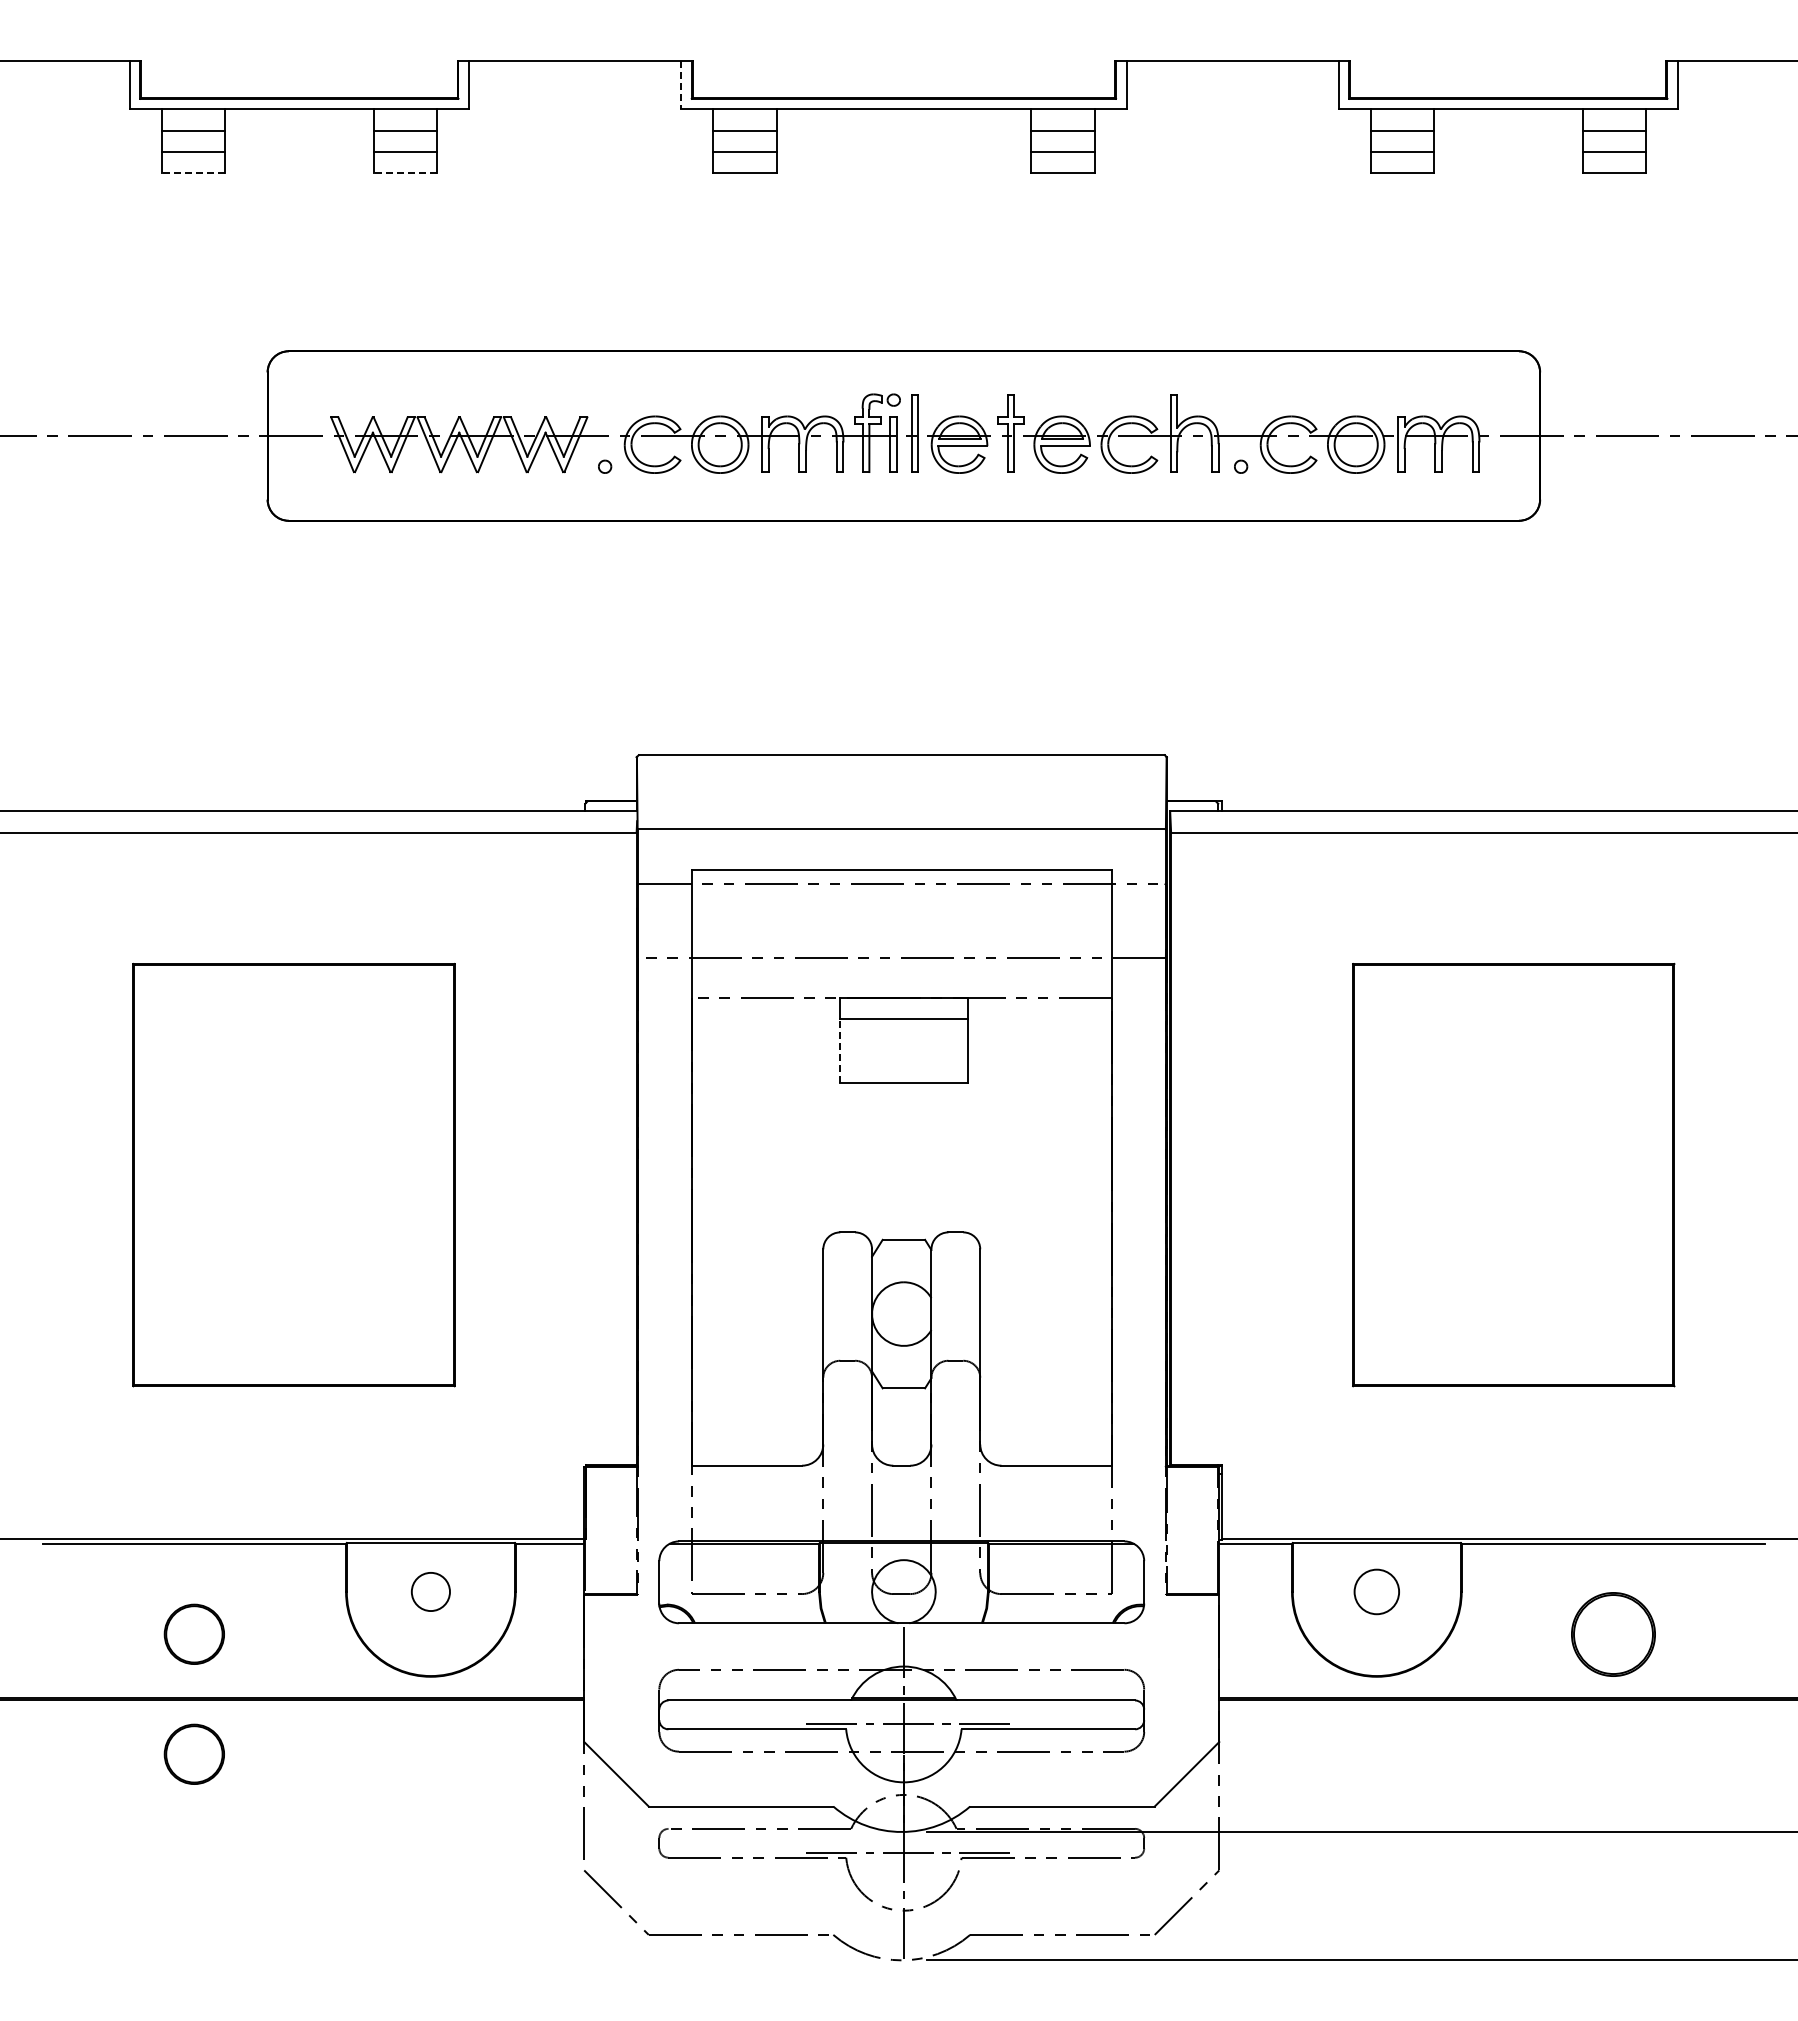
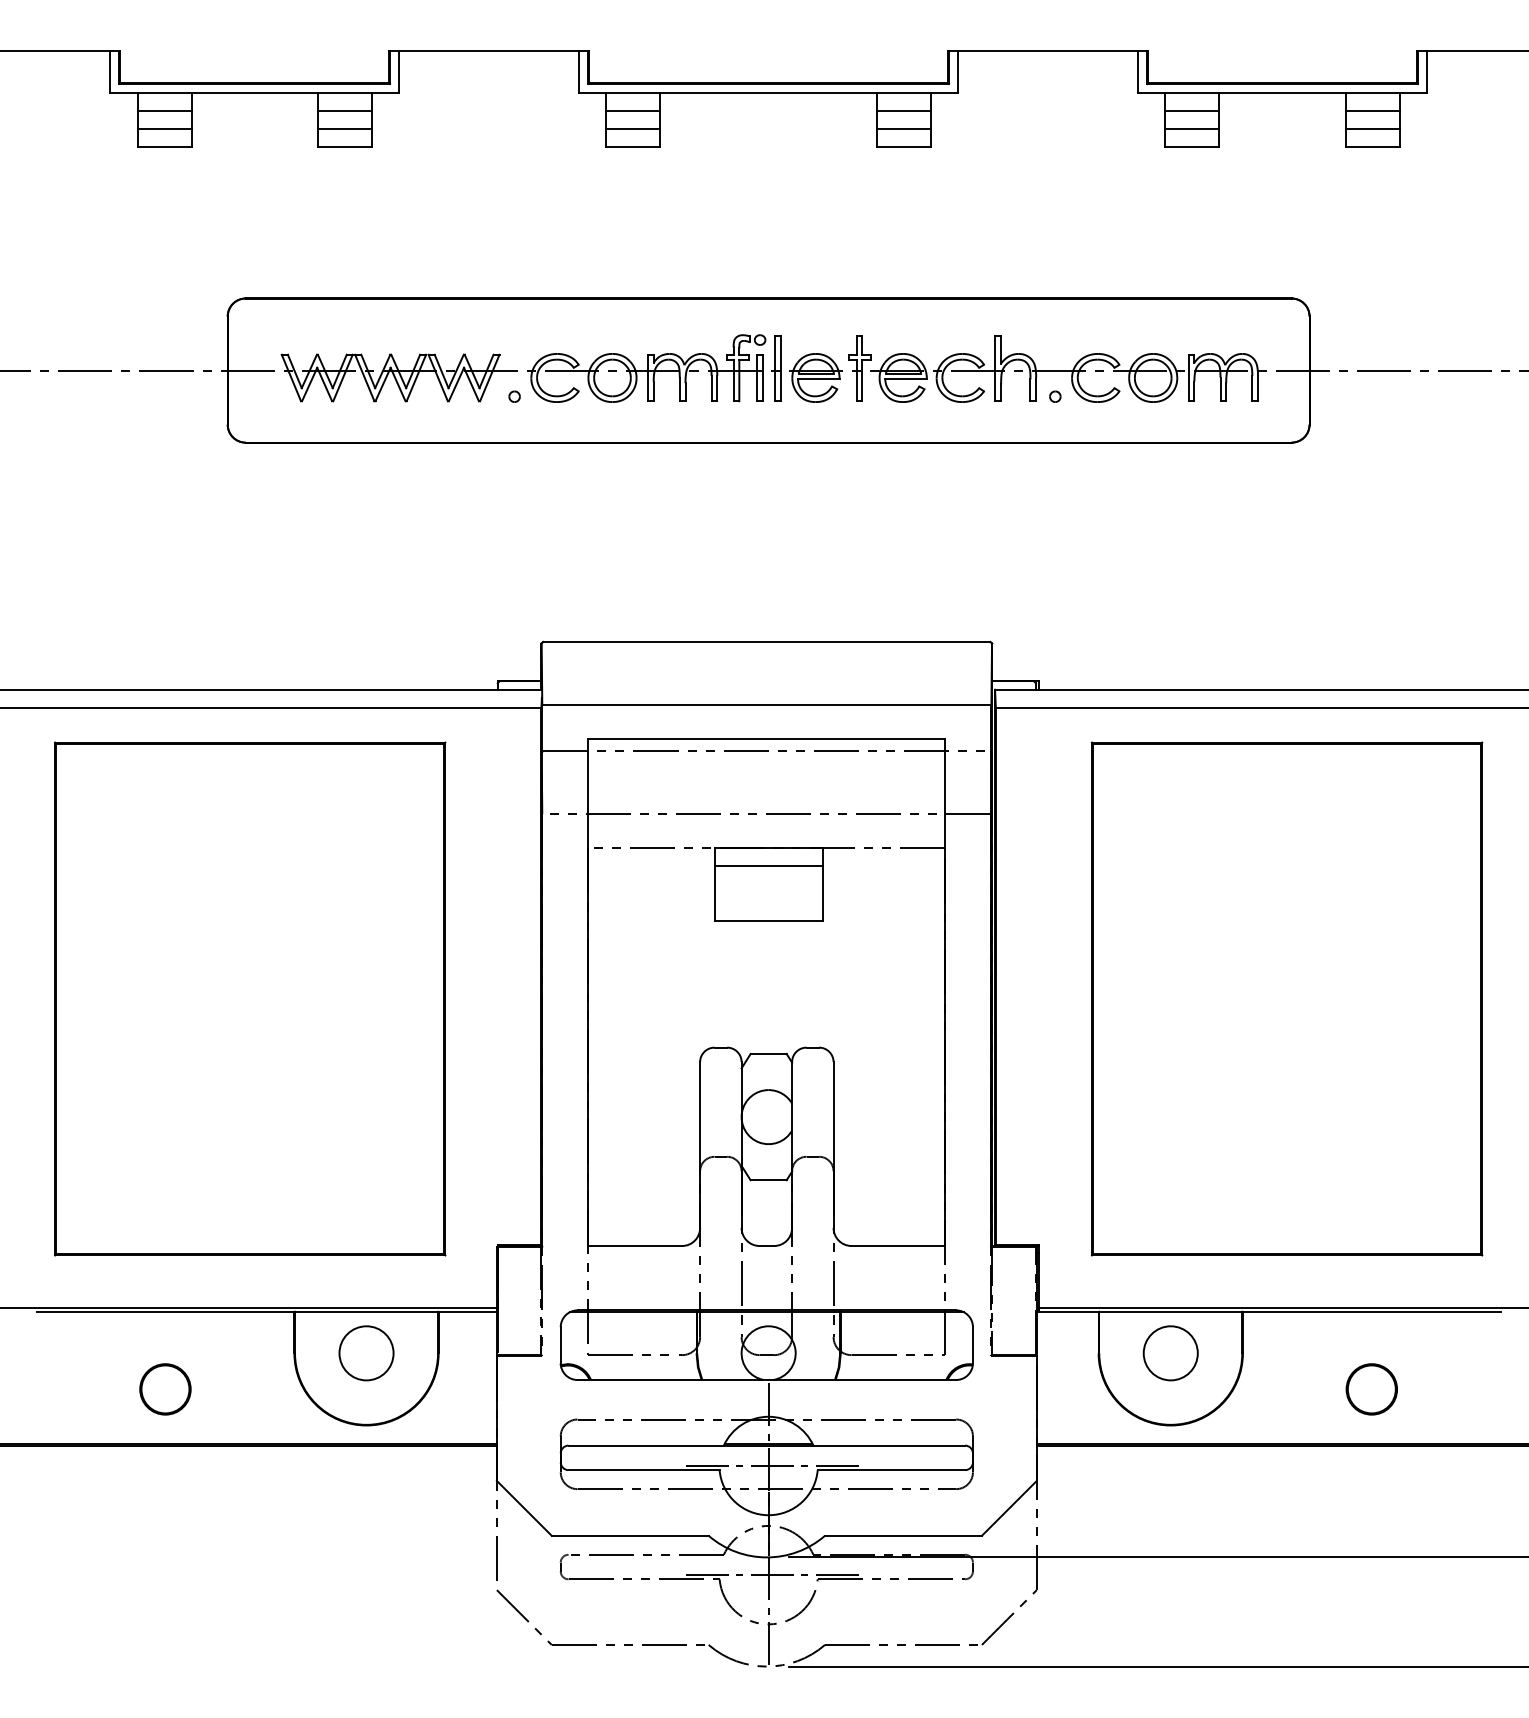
line: (681, 85) -> (579, 72), dashed -> solid
line: (193, 173) -> (164, 147), dashed -> solid
line: (405, 173) -> (344, 147), dashed -> solid
line: (840, 1051) -> (714, 893), dashed -> solid
part: (293, 1174) -> (249, 998), size x1.43
part: (1513, 1174) -> (1286, 998), size x1.43
circle: (430, 1591) -> (366, 1352), size x1.67
circle: (1376, 1591) -> (1170, 1352), size x1.43
part: (1612, 1633) -> (1371, 1388), size x0.71
part: (193, 1753) -> (164, 1490), removed

